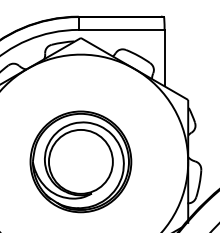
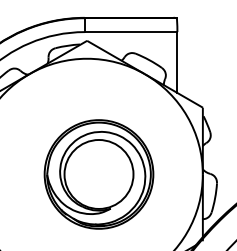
part: (80, 161) -> (98, 174), moved

